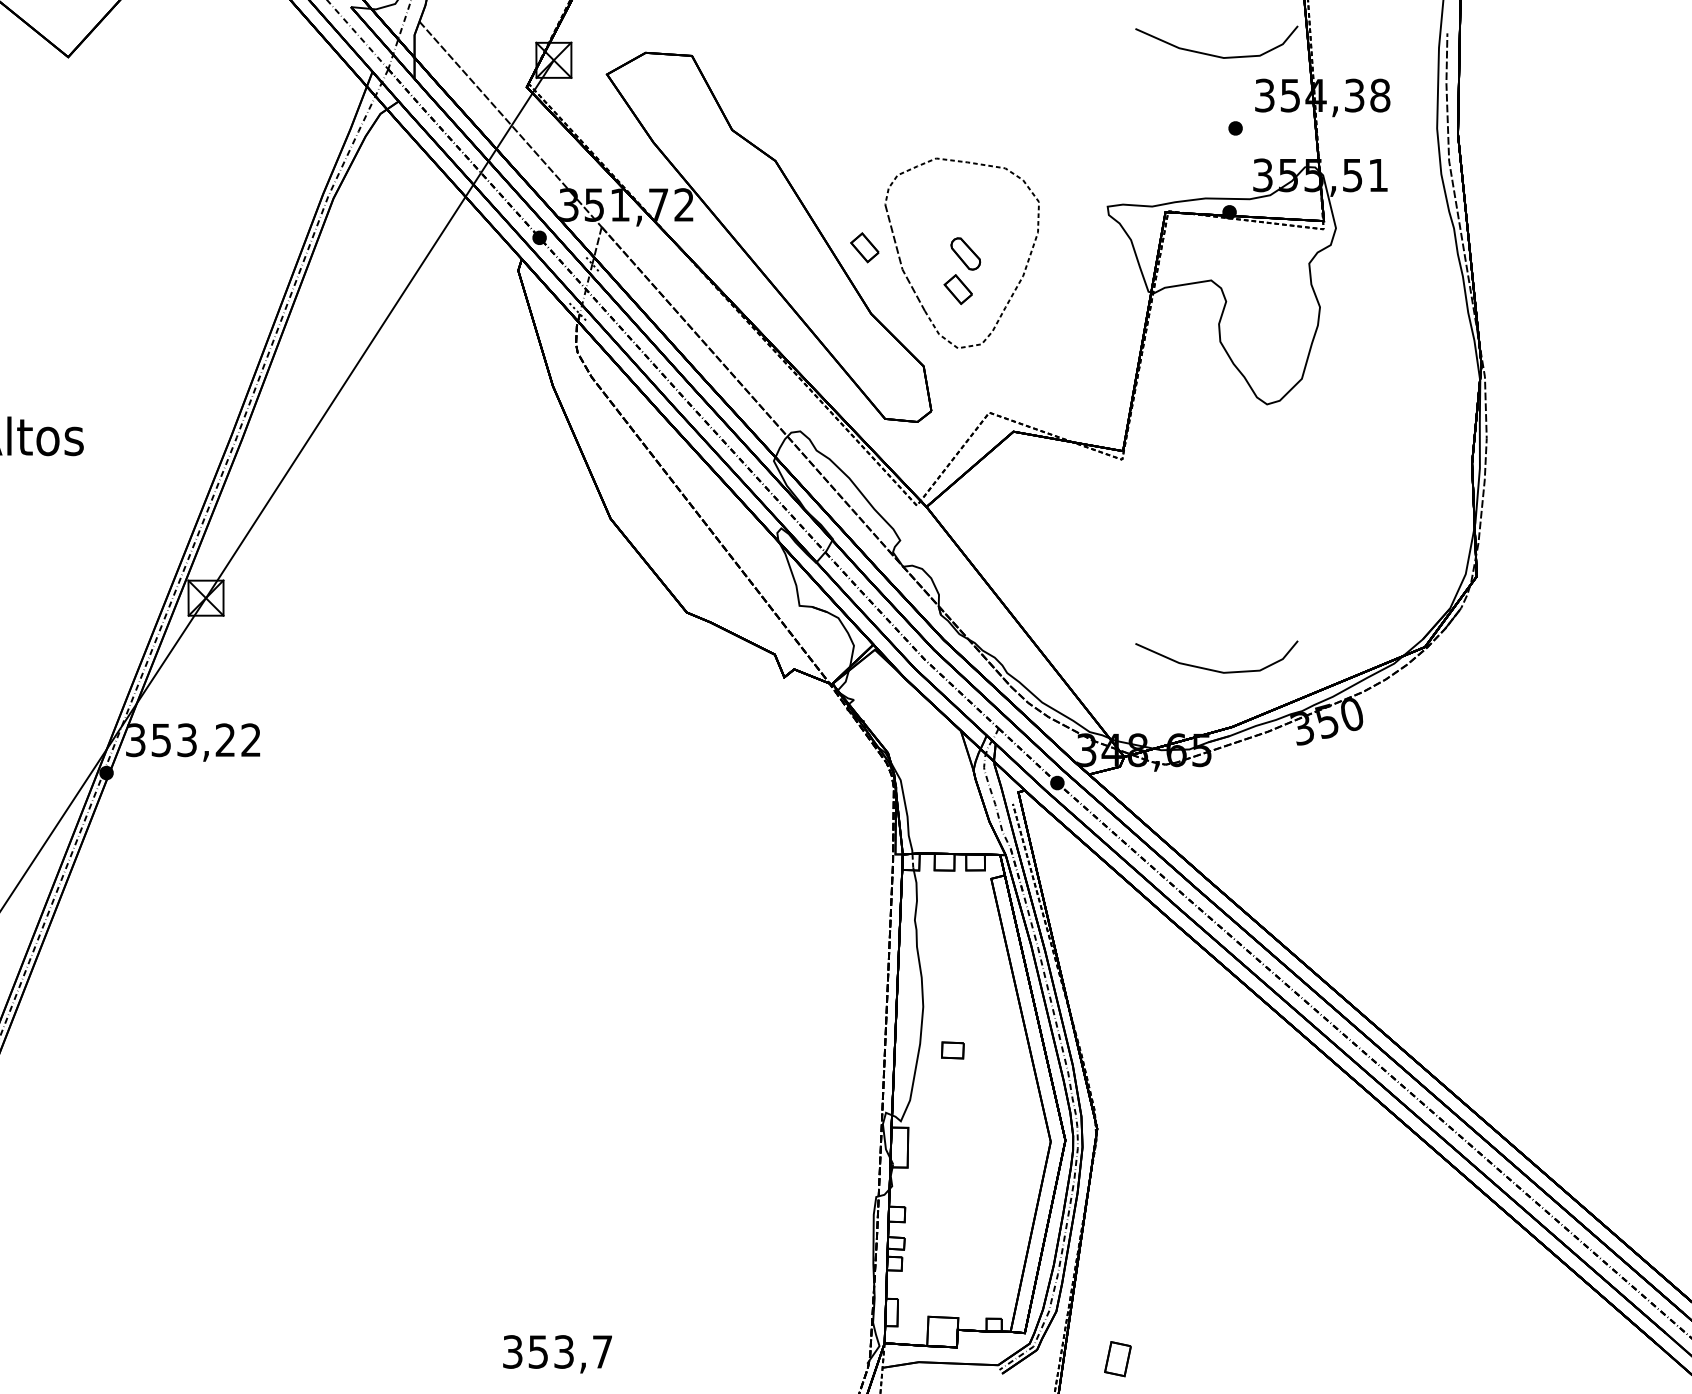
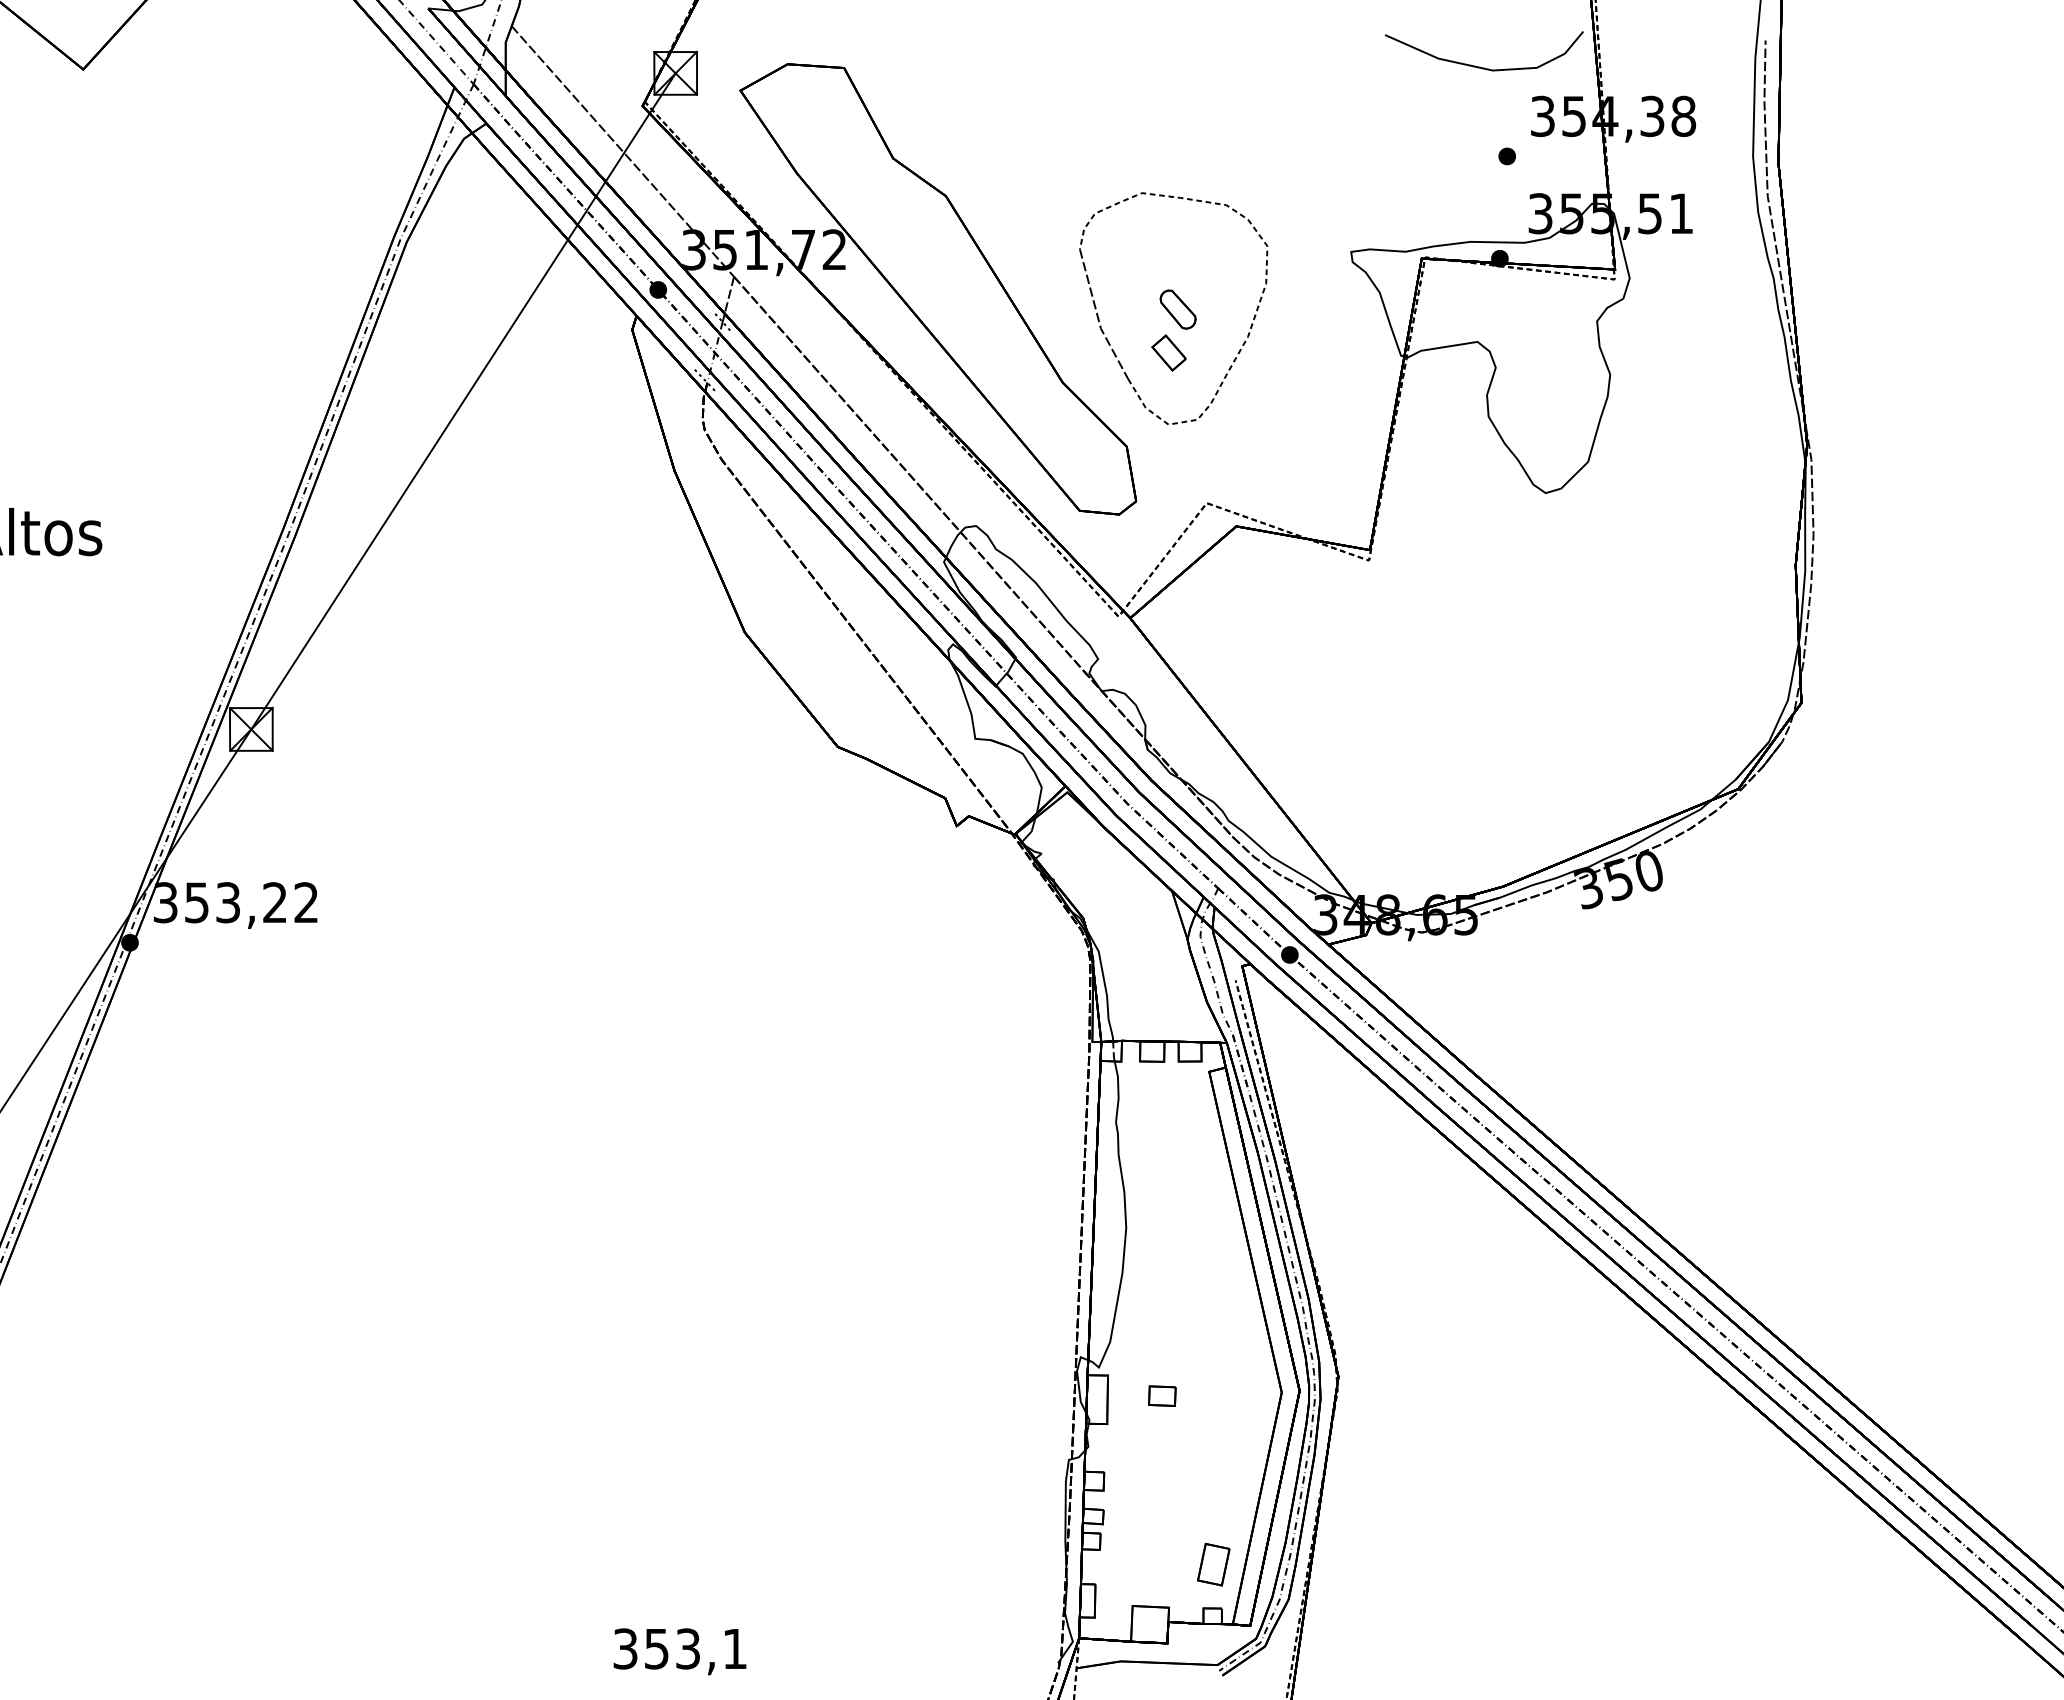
part: (864, 247) -> (1054, 301), removed
curve: (1213, 669) -> (1480, 816), removed
part: (952, 1049) -> (1162, 1395), moved
text: (602, 1351) -> (734, 1648), 353,7 -> 353,1
part: (1117, 1358) -> (1213, 1564), moved

